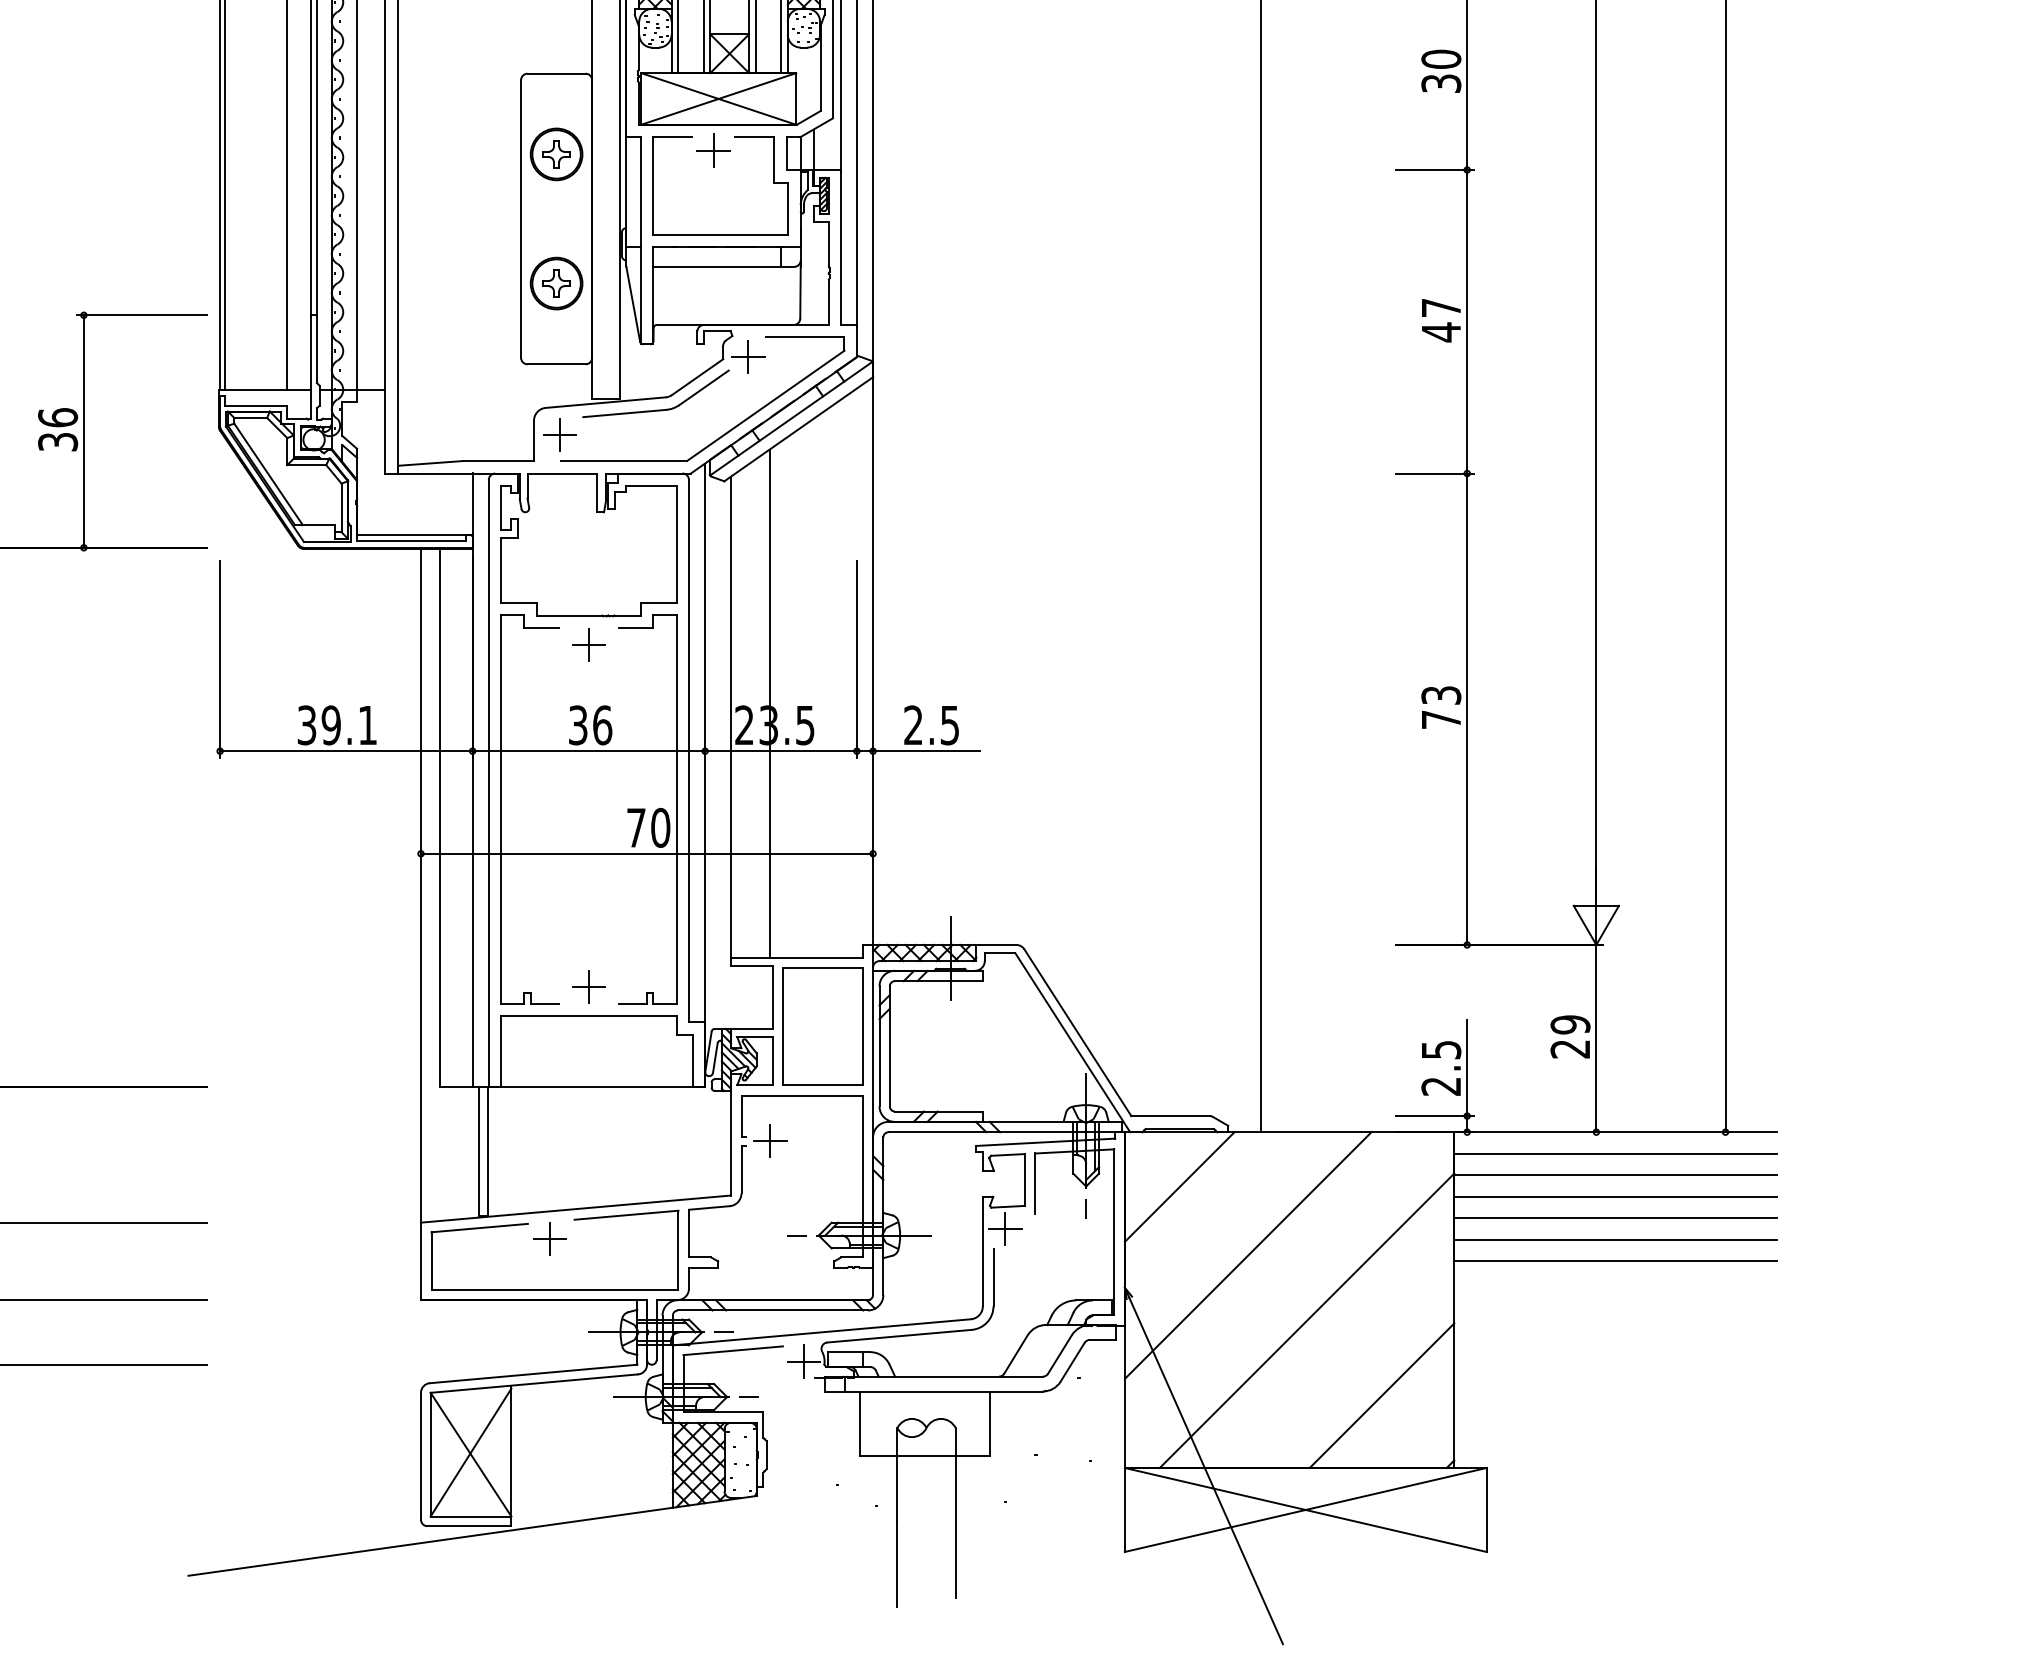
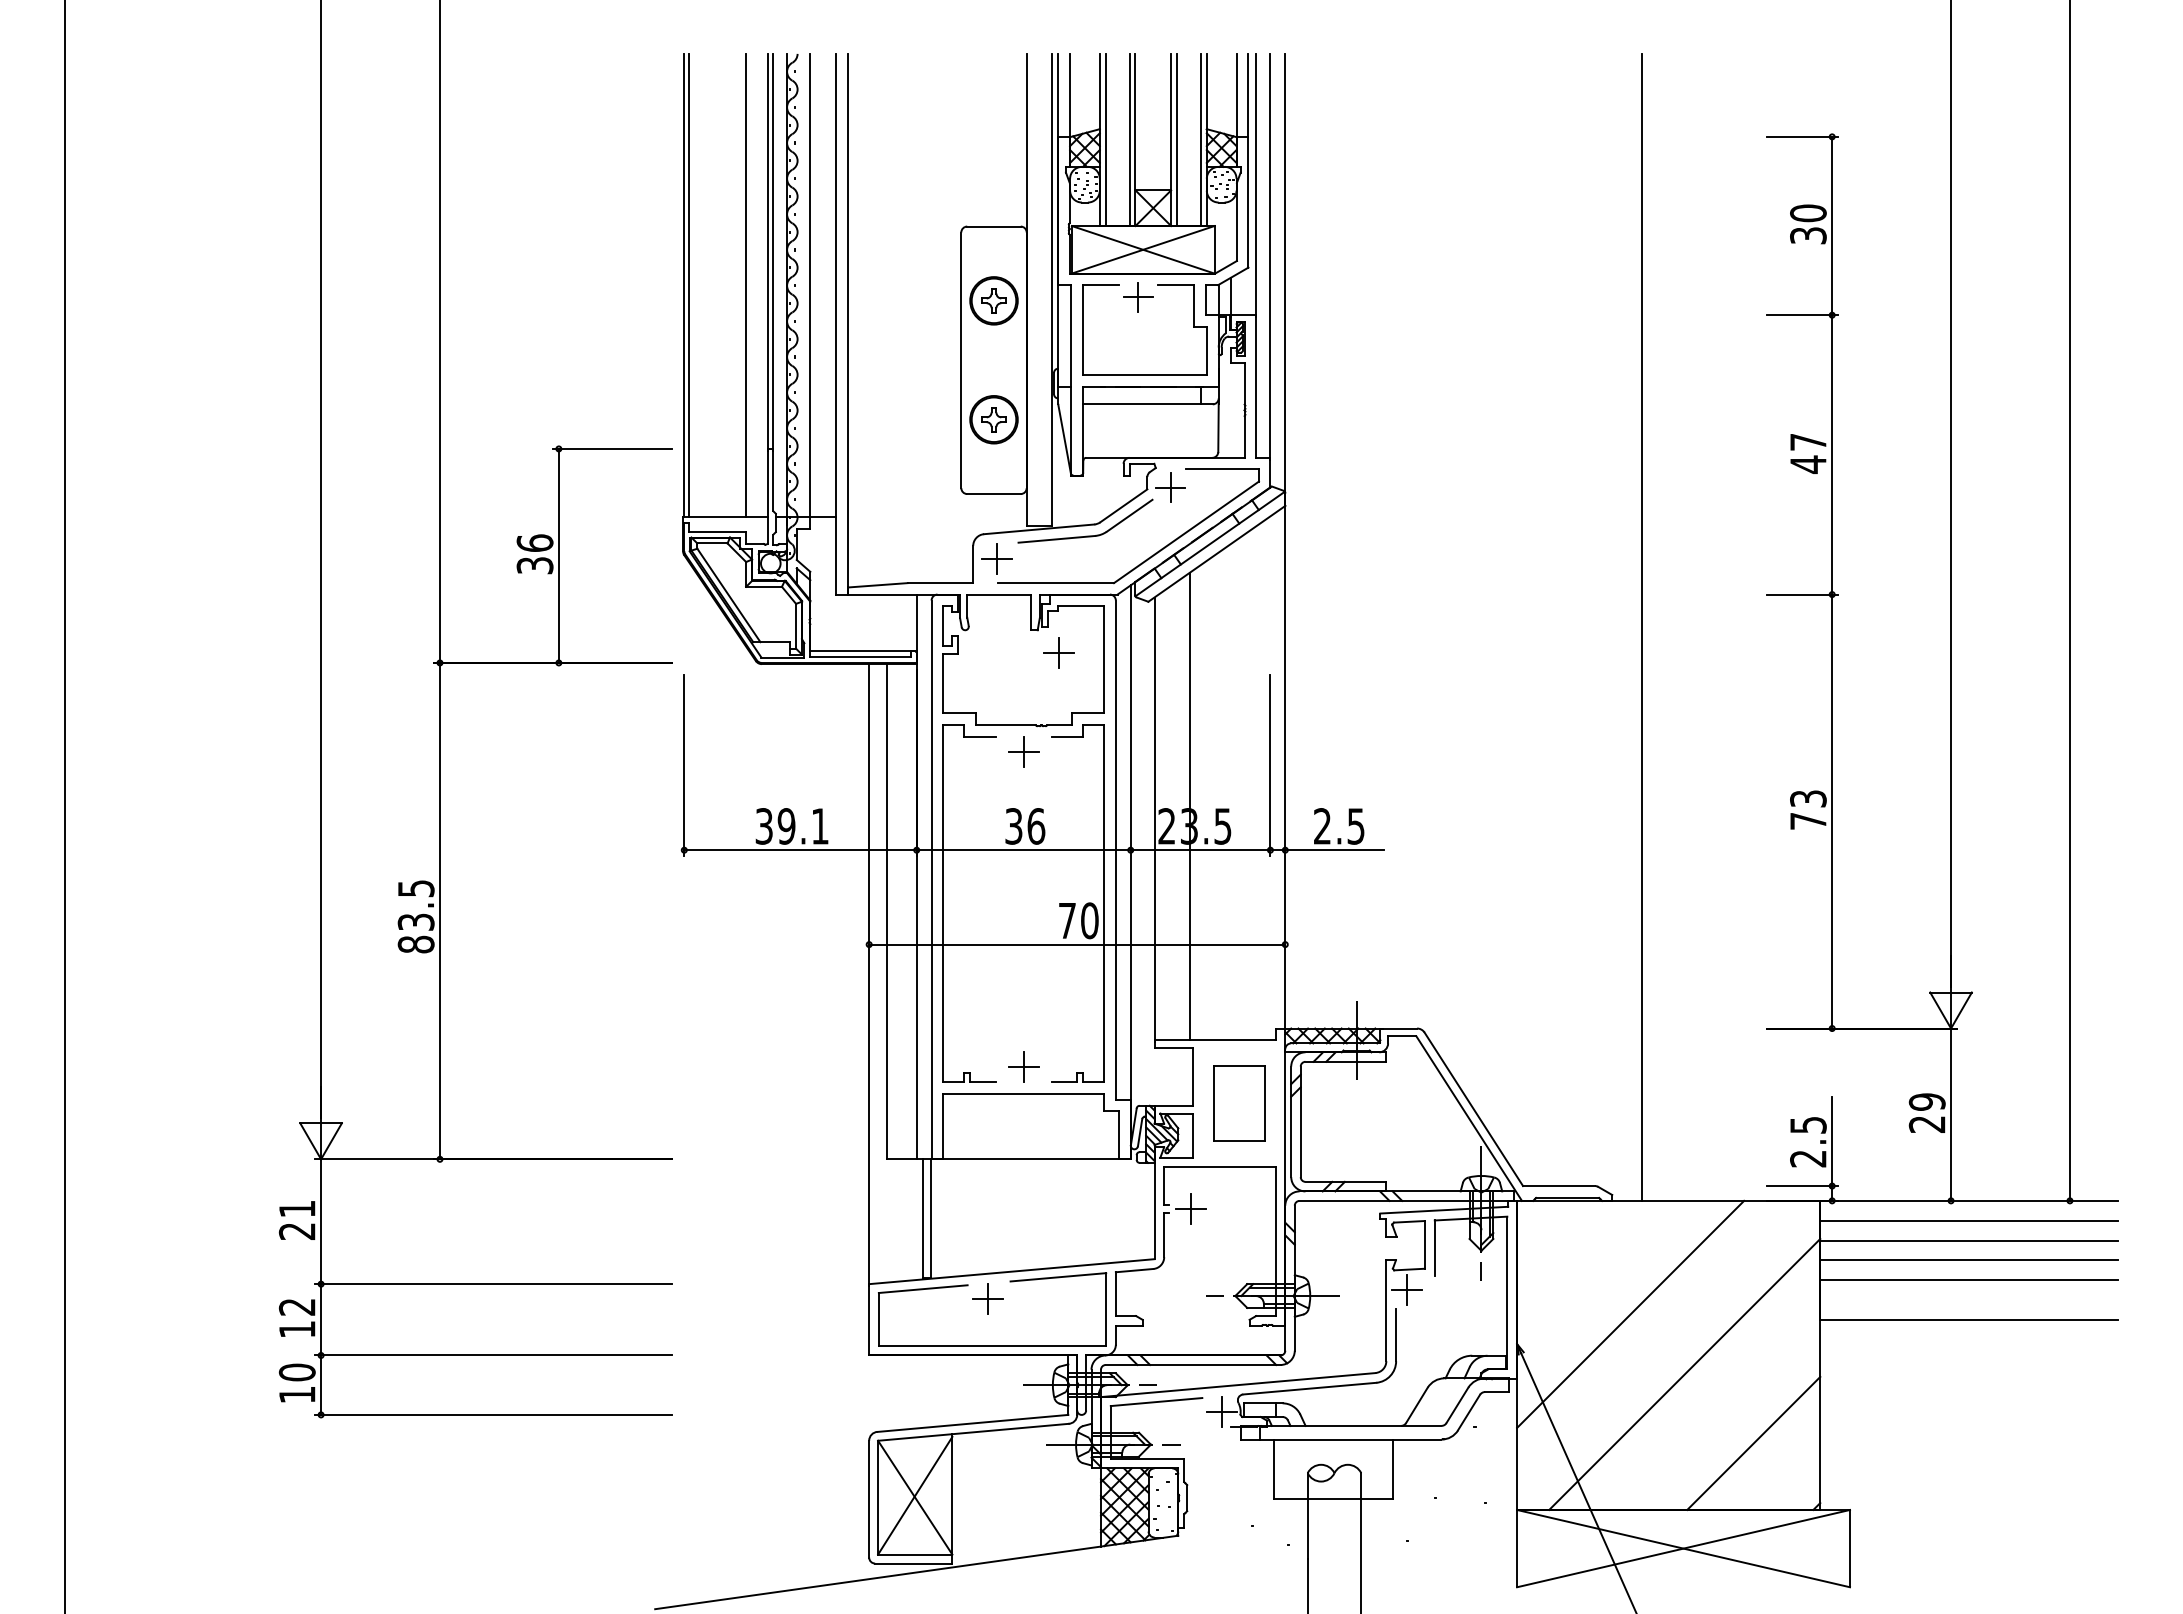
part: (626, 536) -> (1058, 652), added
part: (823, 1026) -> (1239, 1103), size x0.7
line: (1179, 1186) -> (1567, 1250), removed
line: (1615, 1239) -> (1968, 1299), removed

